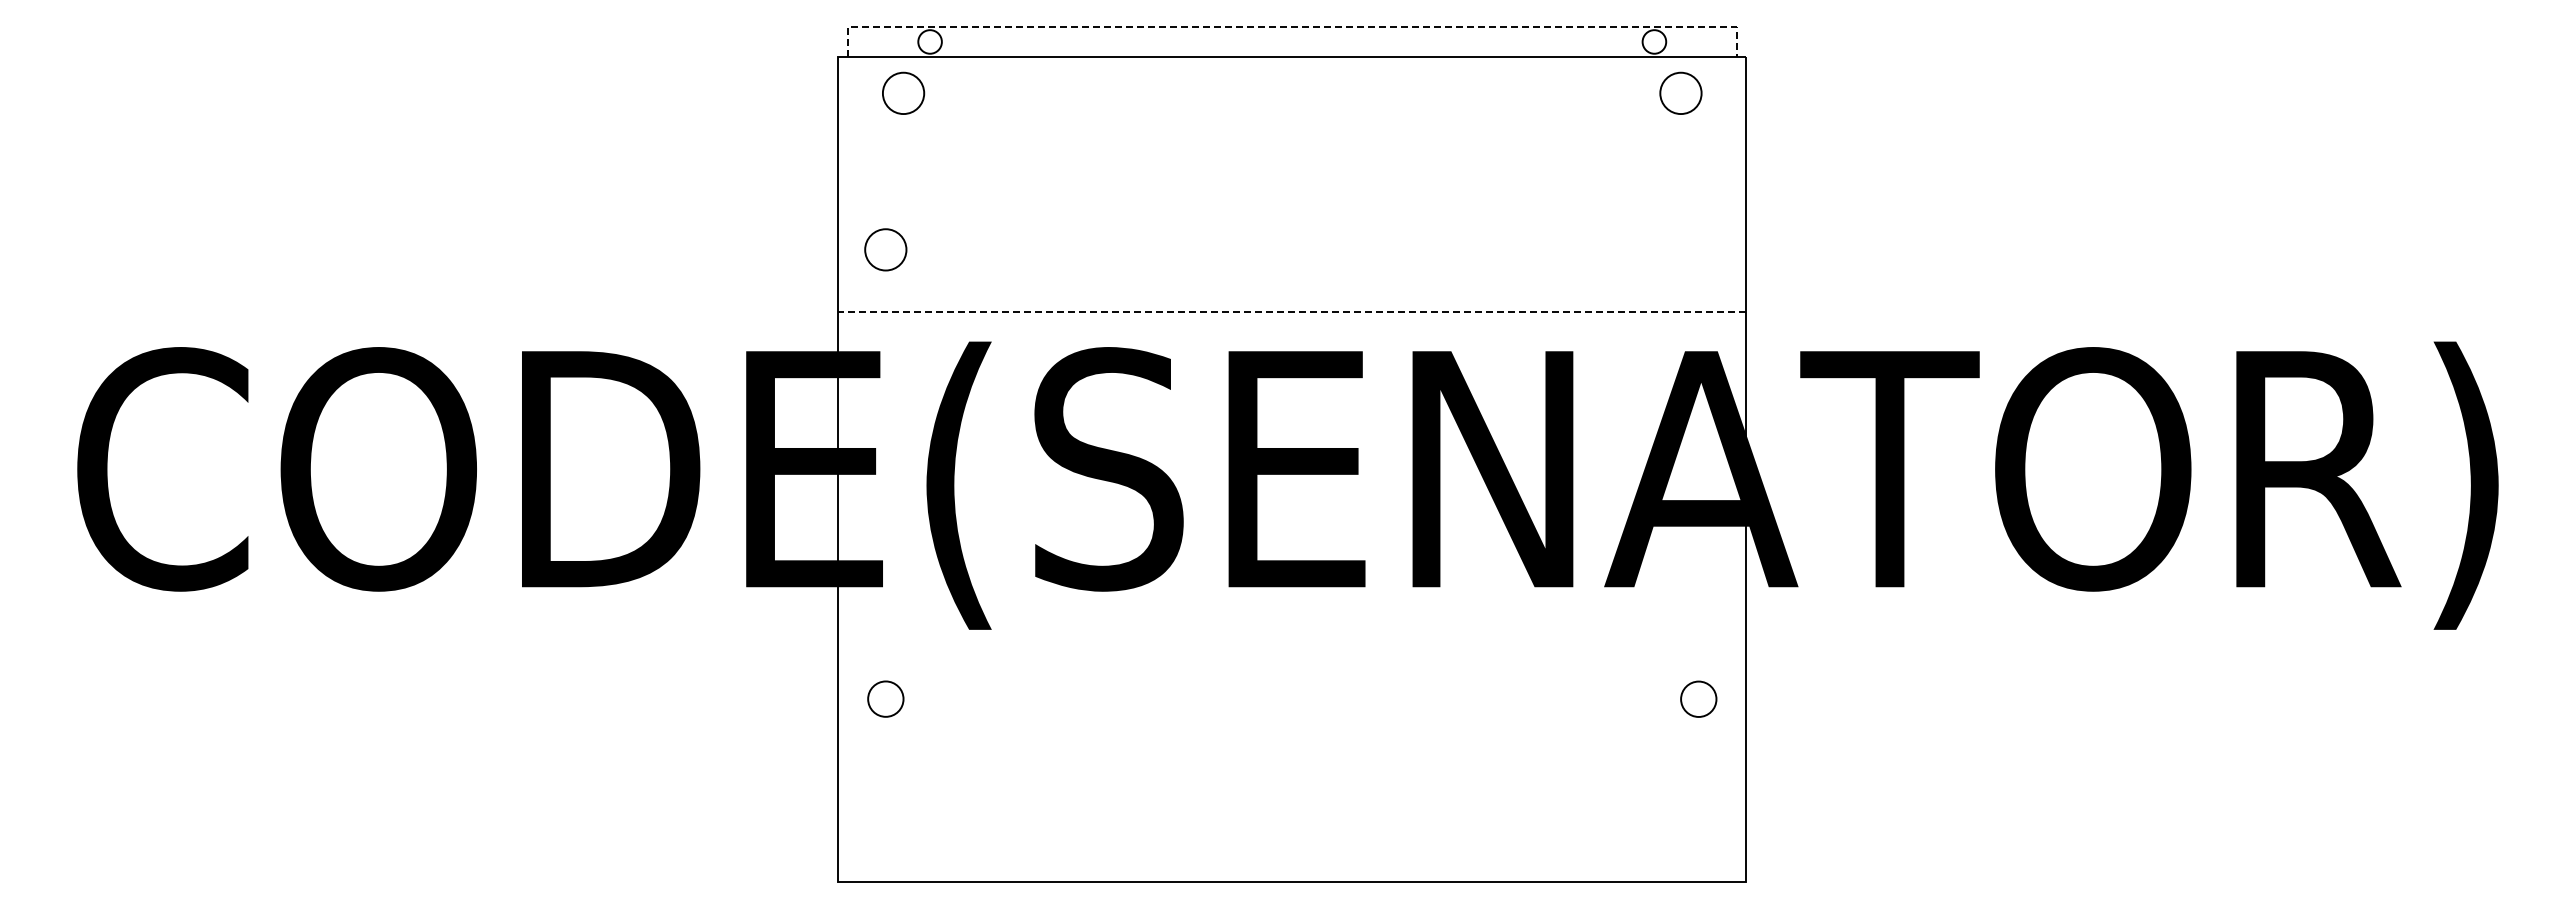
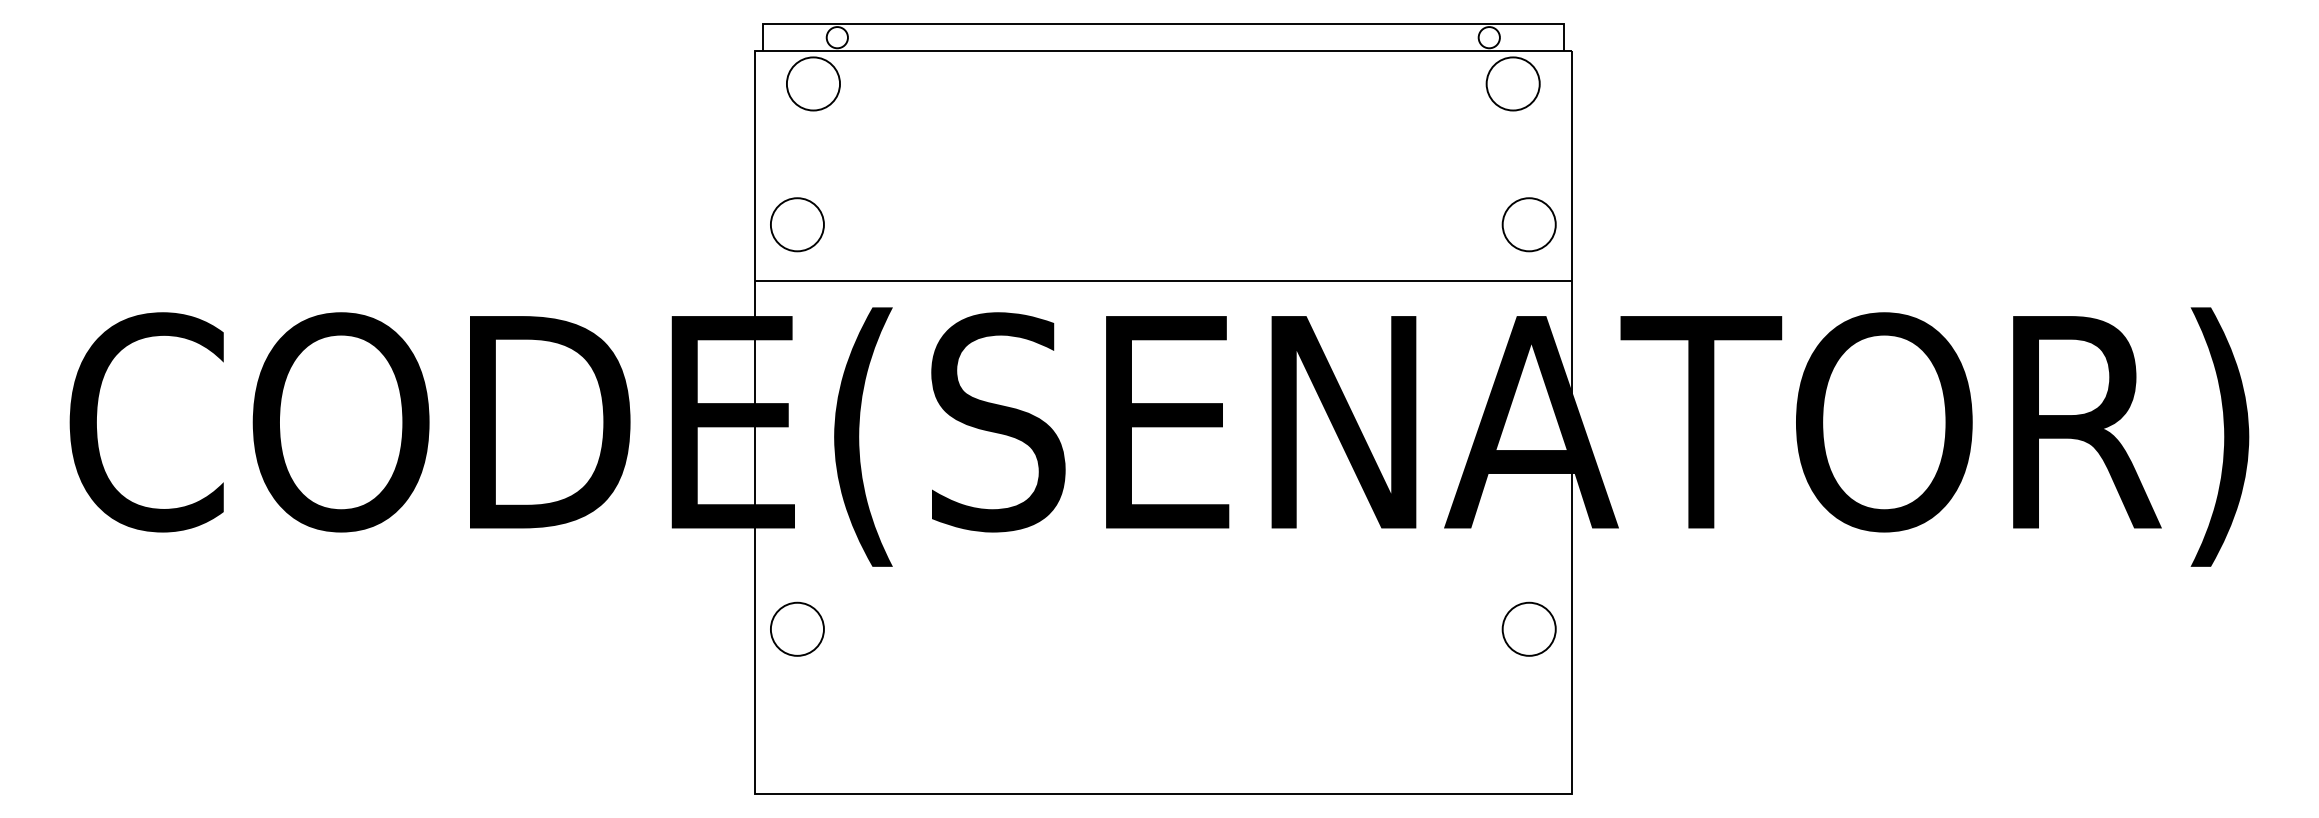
line: (1292, 27) -> (1163, 24), dashed -> solid
circle: (903, 92) -> (813, 83), size x1.43
circle: (1680, 92) -> (1512, 83), size x1.43
circle: (885, 249) -> (797, 224), size x1.43
circle: (1698, 249) -> (1528, 224), added
line: (1291, 312) -> (1162, 281), dashed -> solid
circle: (885, 698) -> (797, 628), size x1.67
circle: (1698, 698) -> (1528, 628), size x1.67

